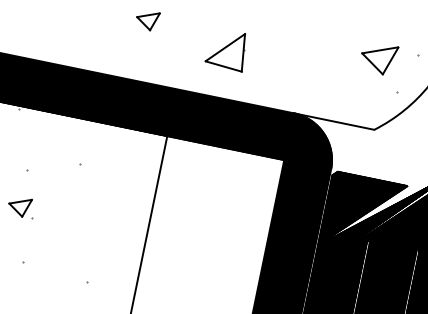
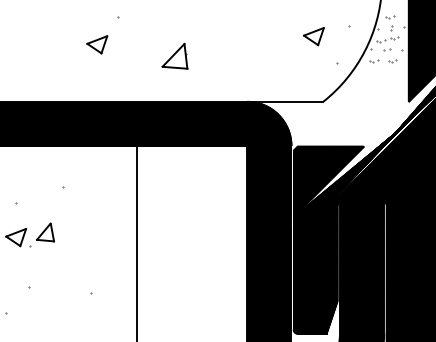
part: (226, 48) -> (174, 55), size x0.71
part: (378, 58) -> (313, 36), size x0.62
part: (51, 207) -> (45, 232), added

